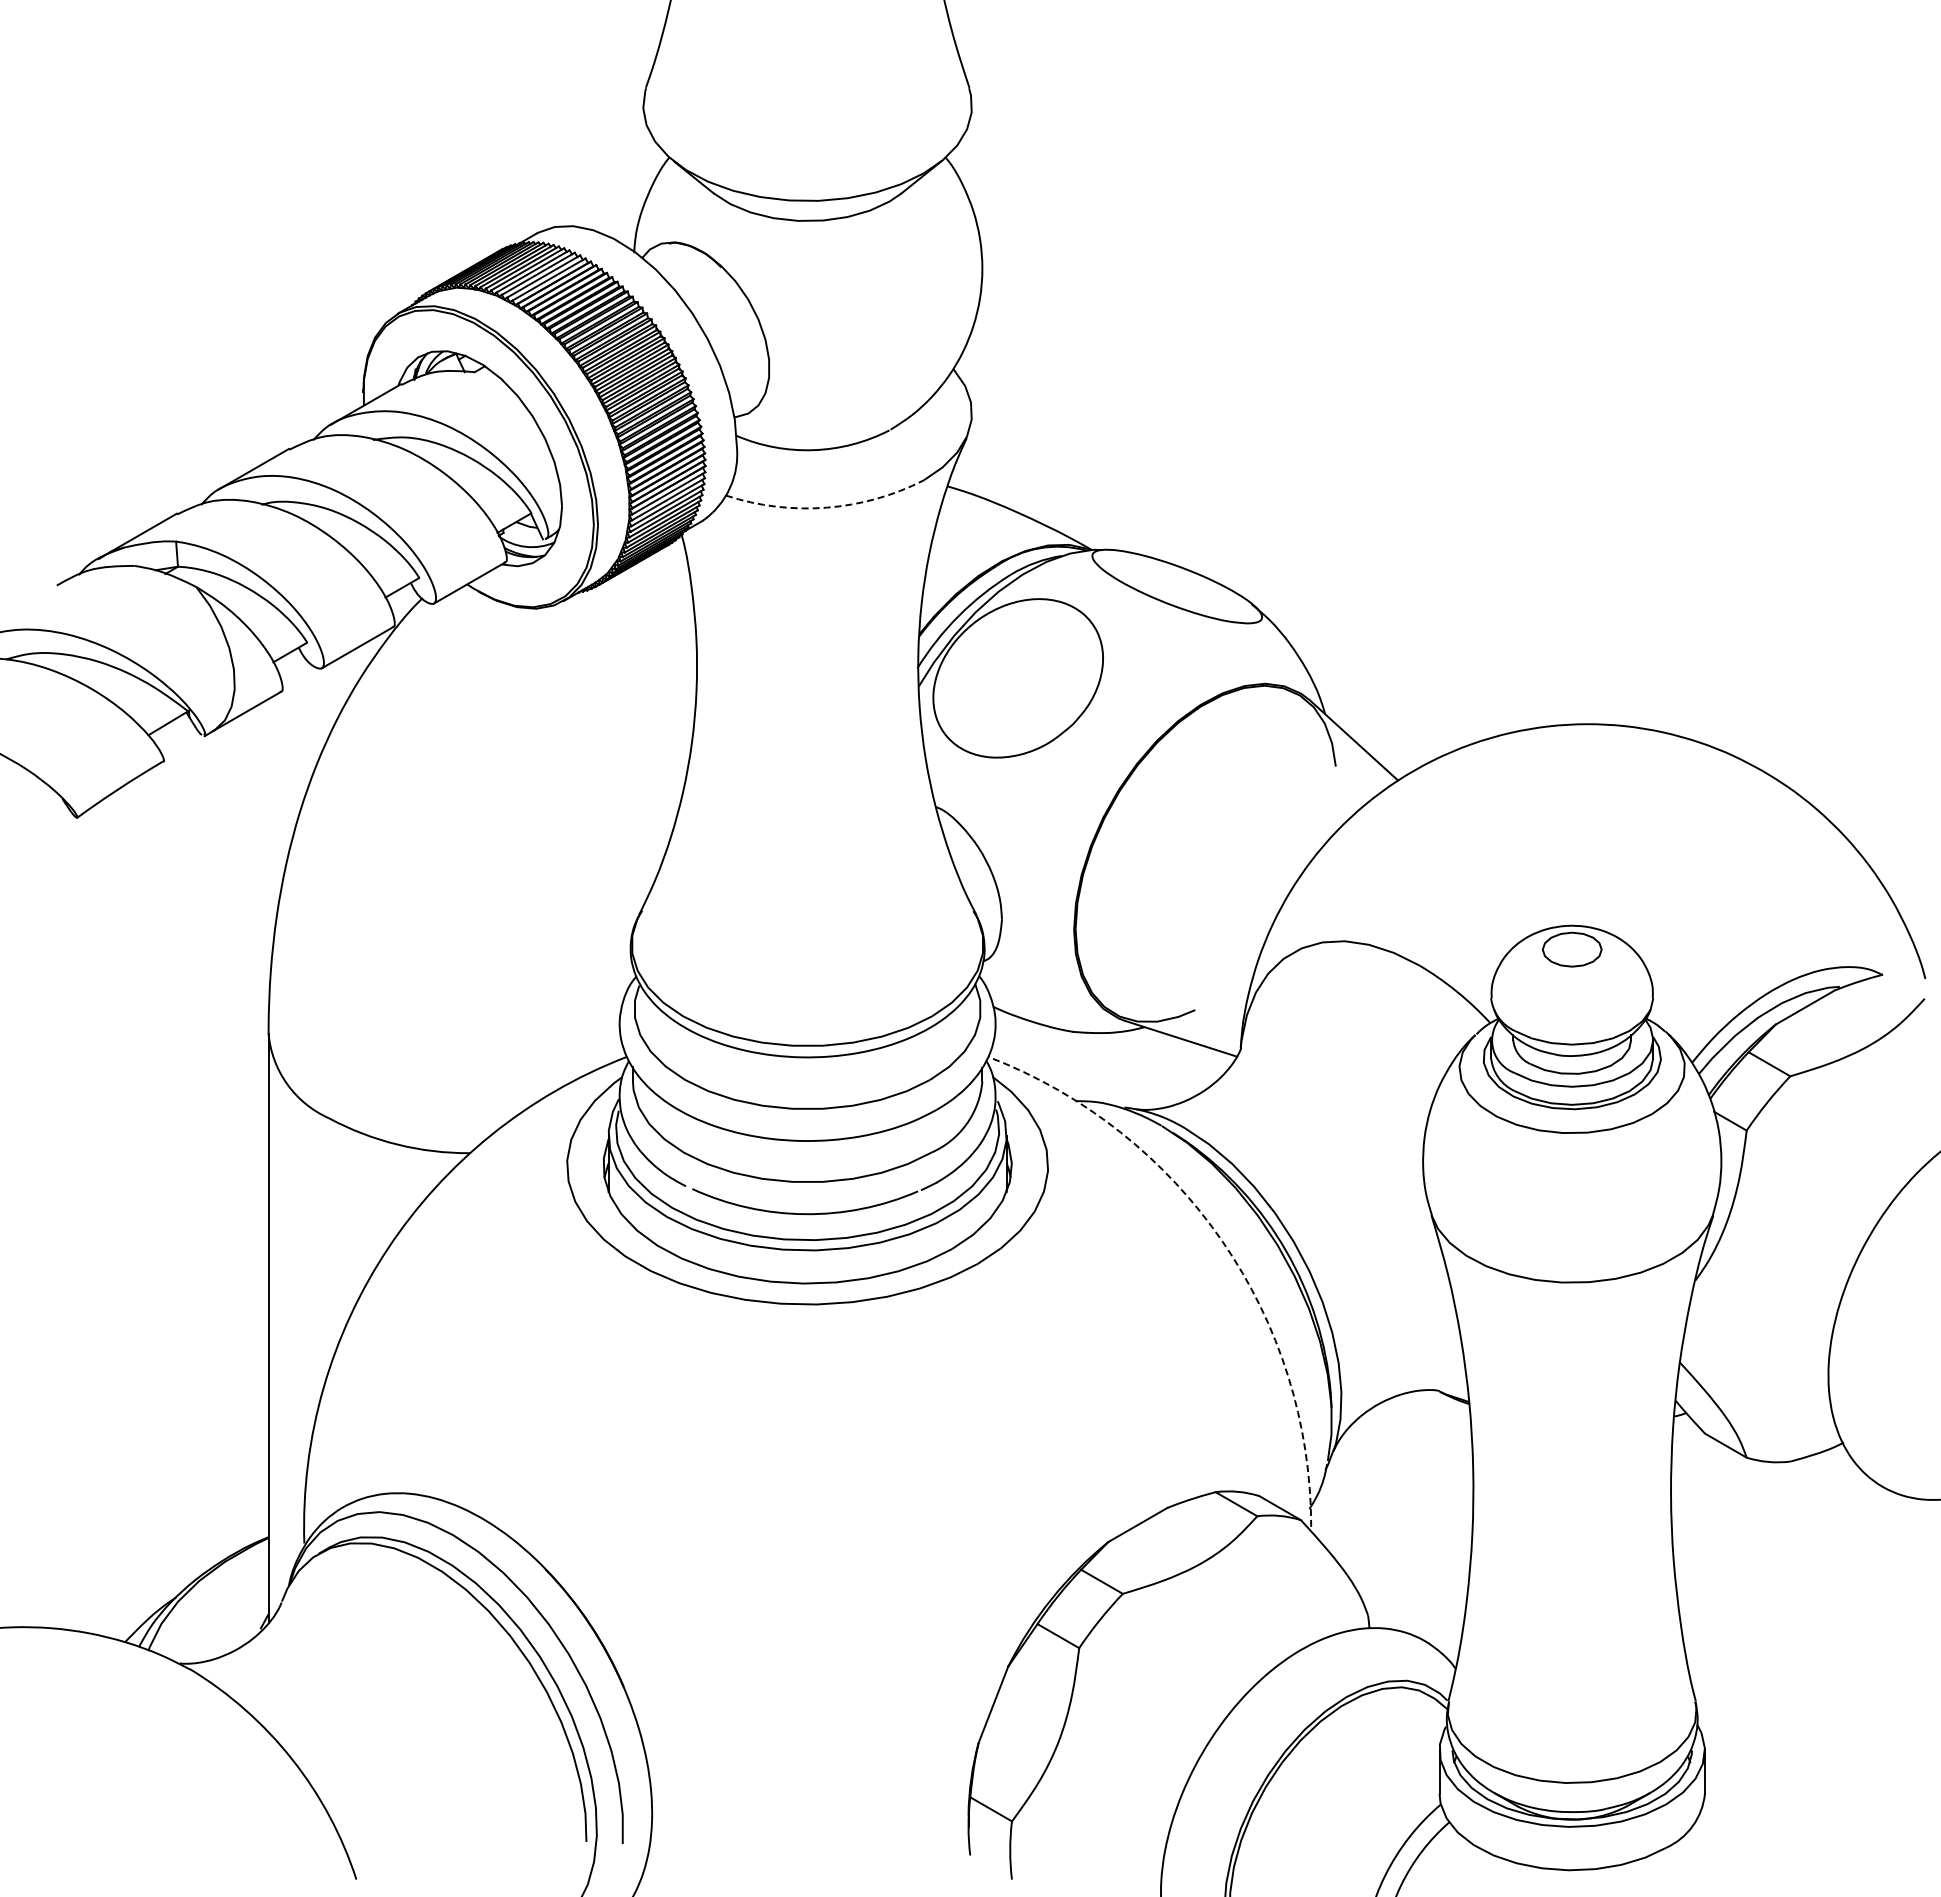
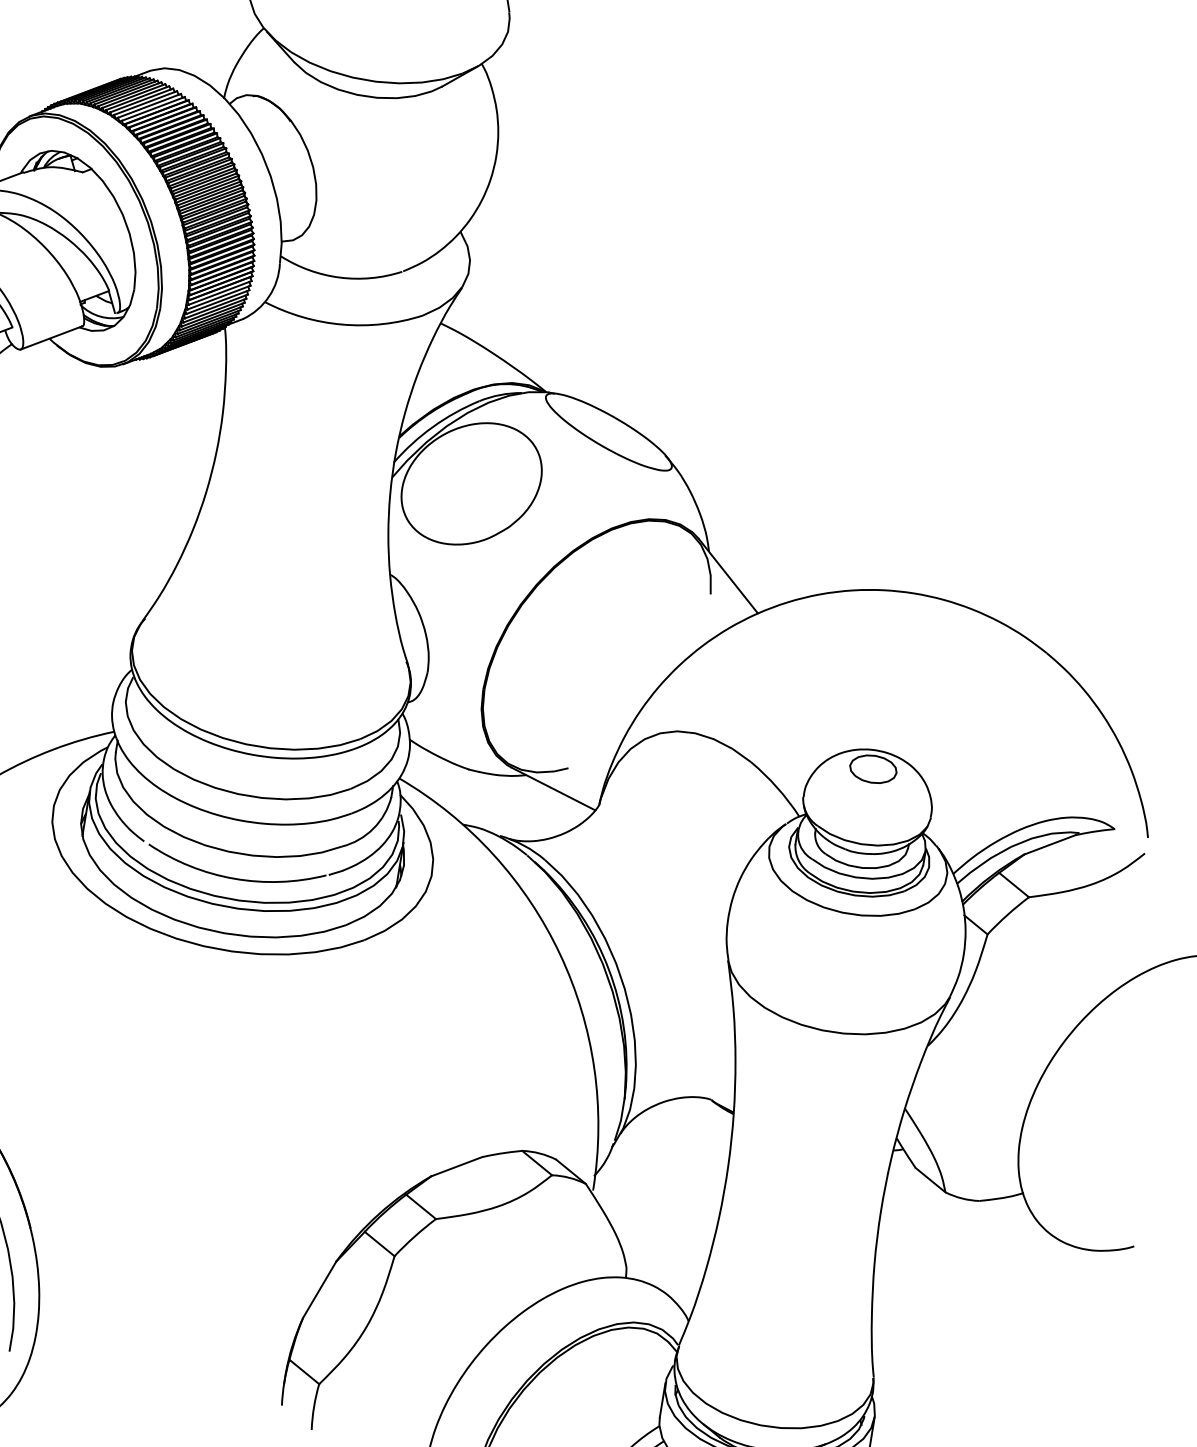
arc: (826, 507) -> (342, 324), dashed -> solid
arc: (1222, 1241) -> (560, 954), dashed -> solid

